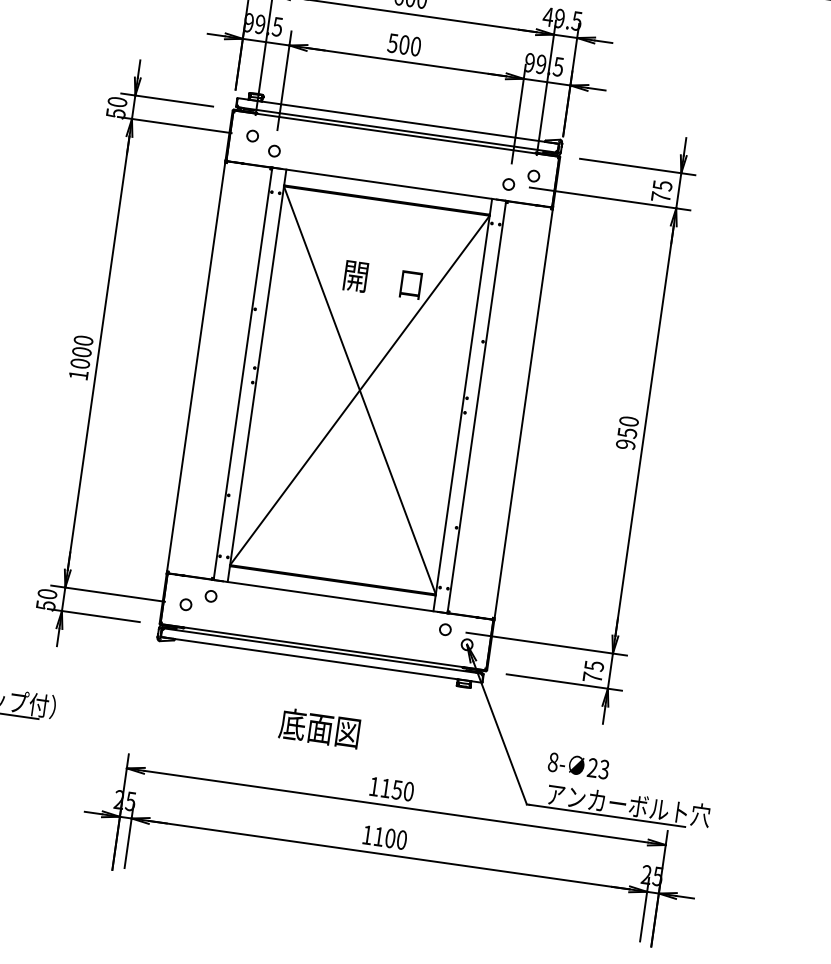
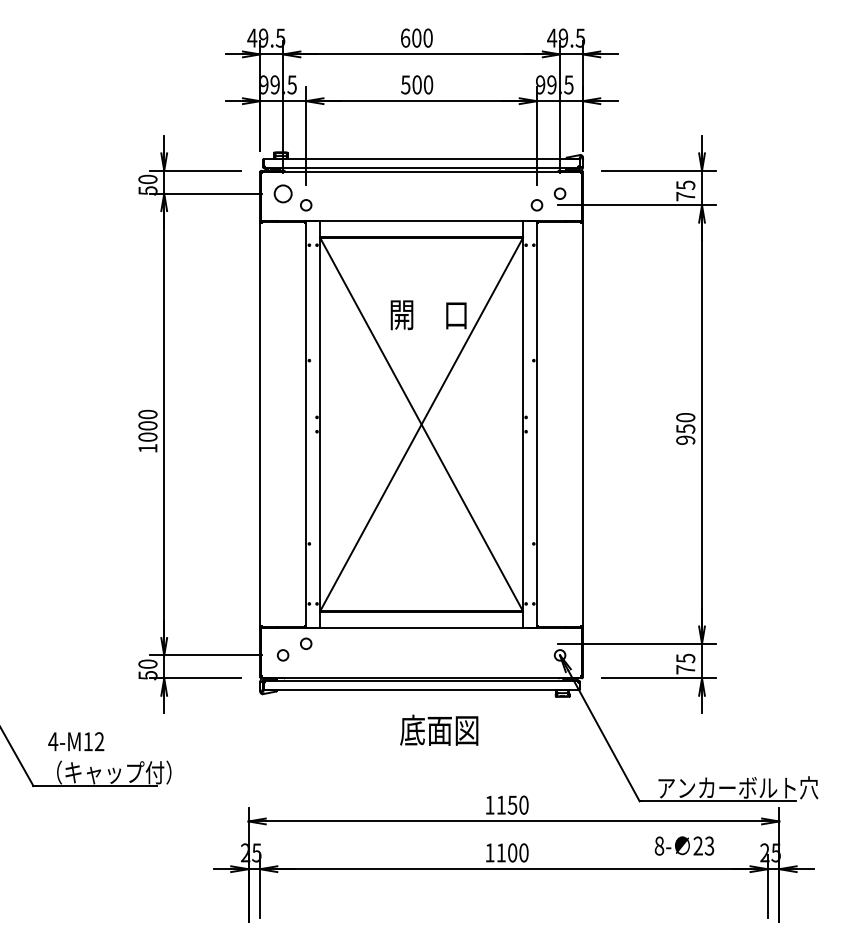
circle: (252, 135) -> (282, 193), size x1.6
circle: (444, 629) -> (536, 643), removed
text: (320, 727) -> (439, 729), moved
text: (578, 765) -> (684, 845), moved

